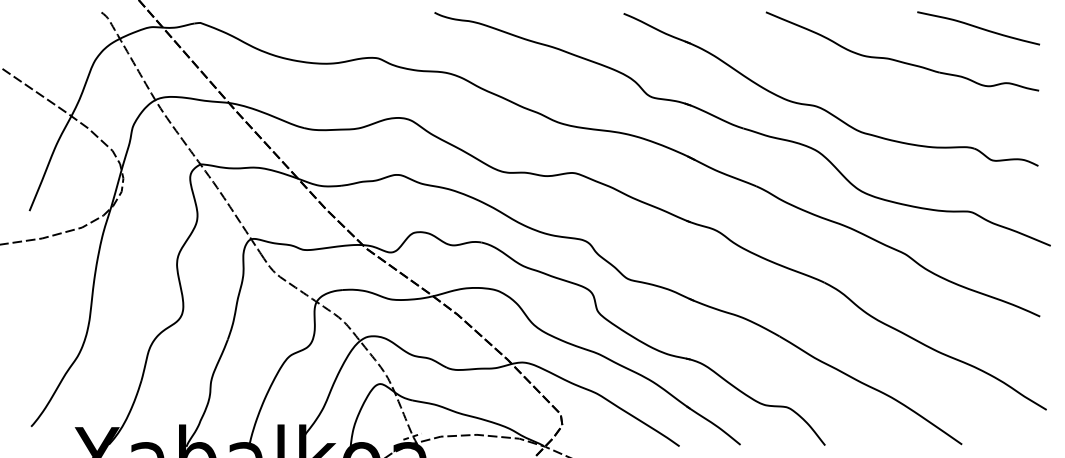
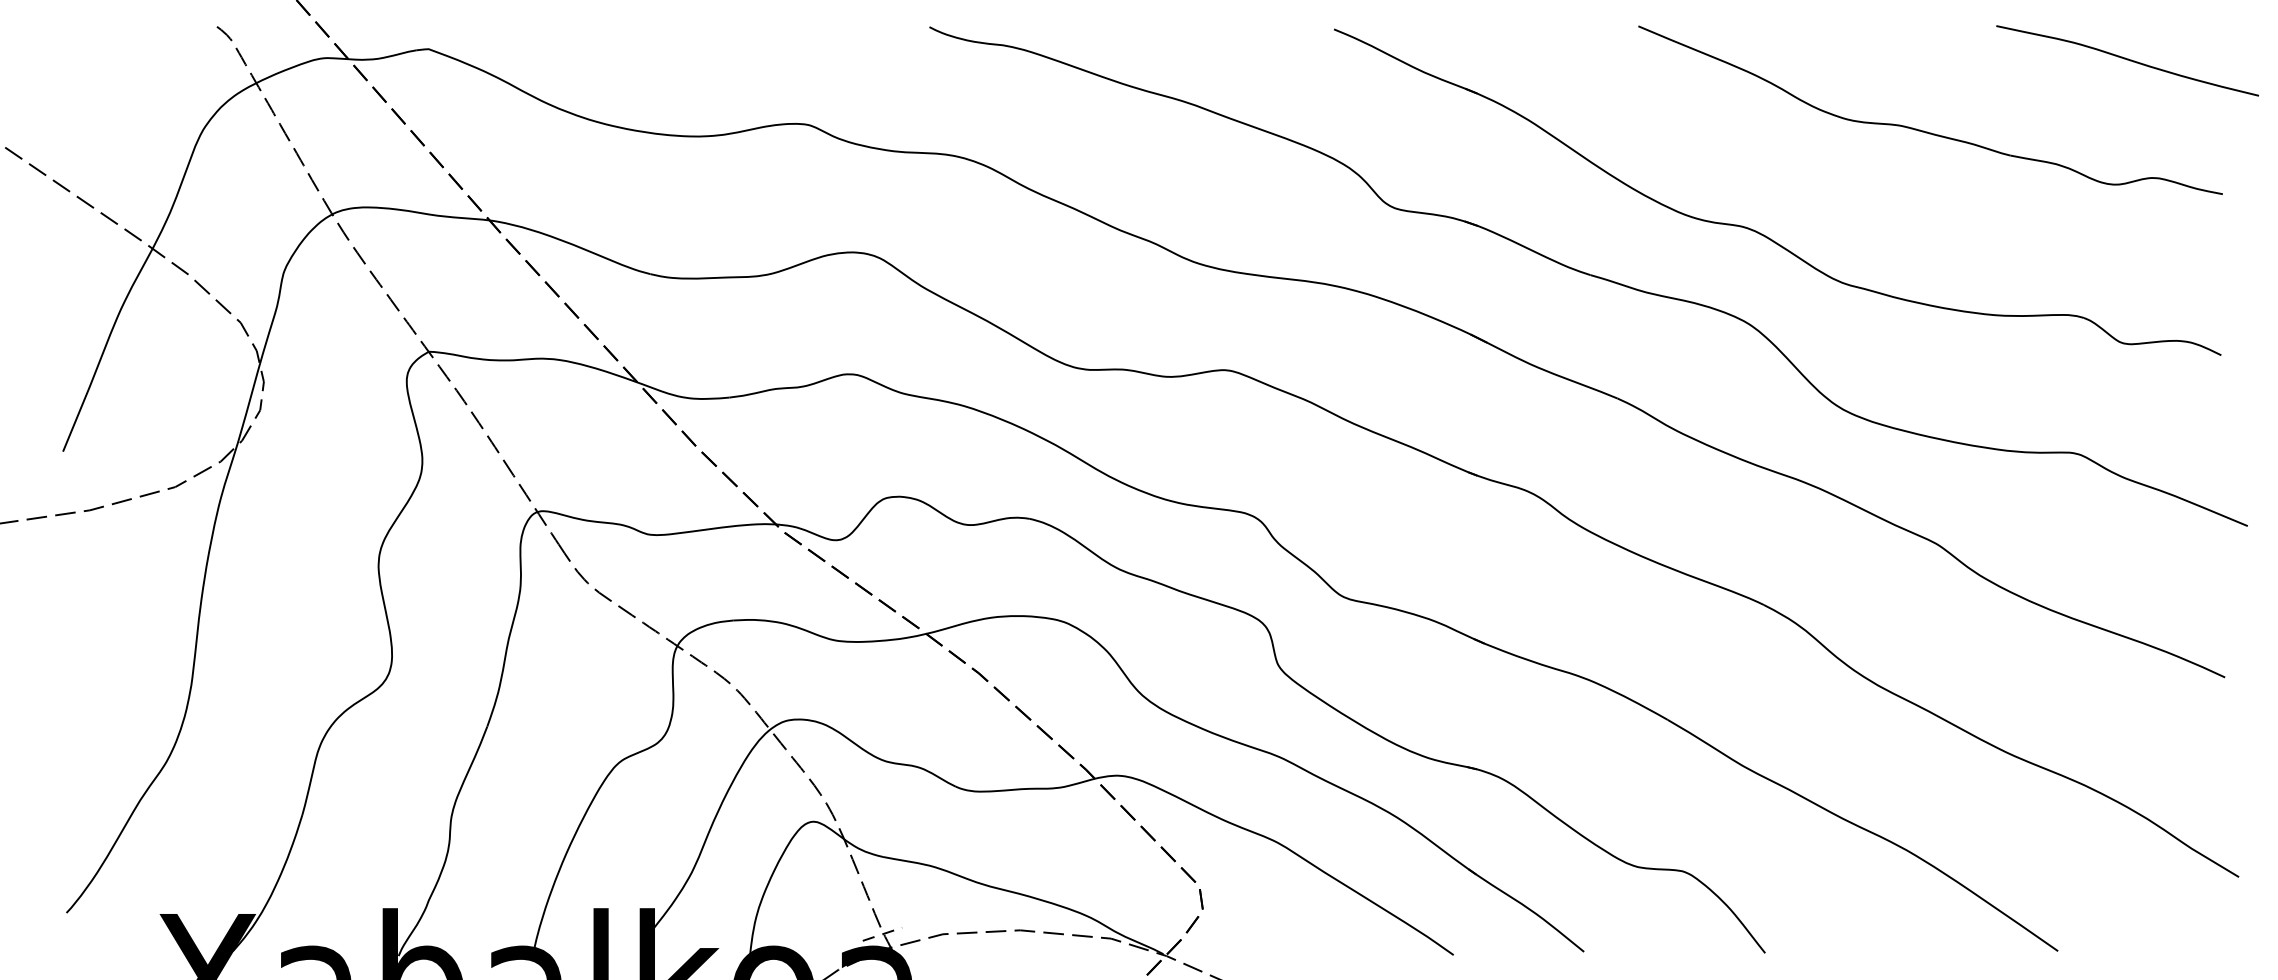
curve: (978, 28) -> (2127, 61), moved

